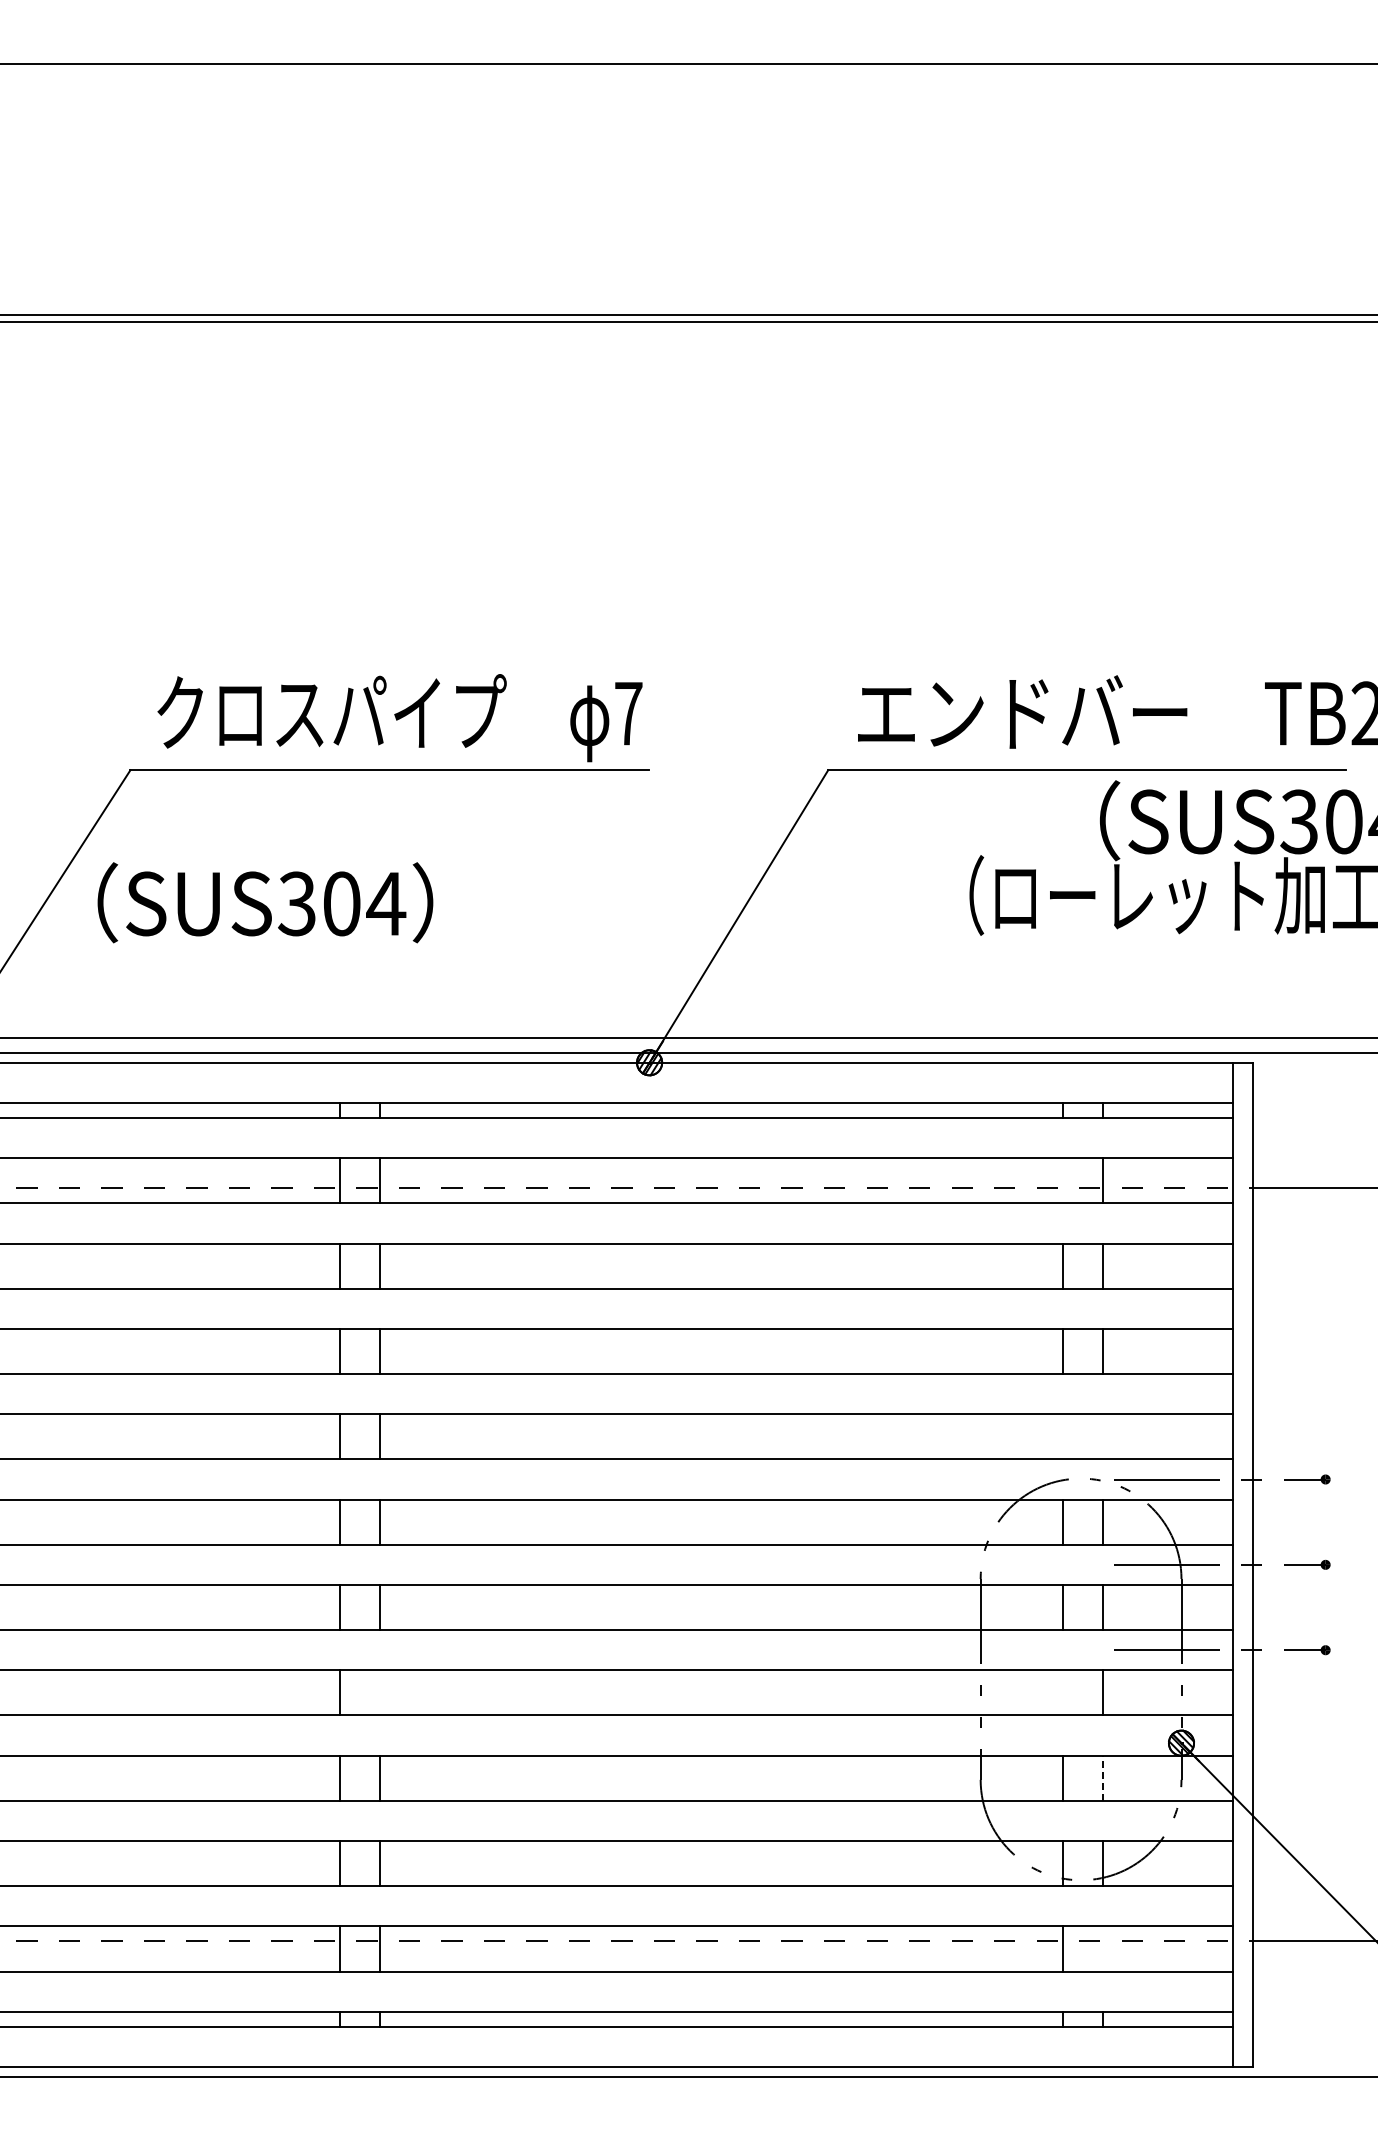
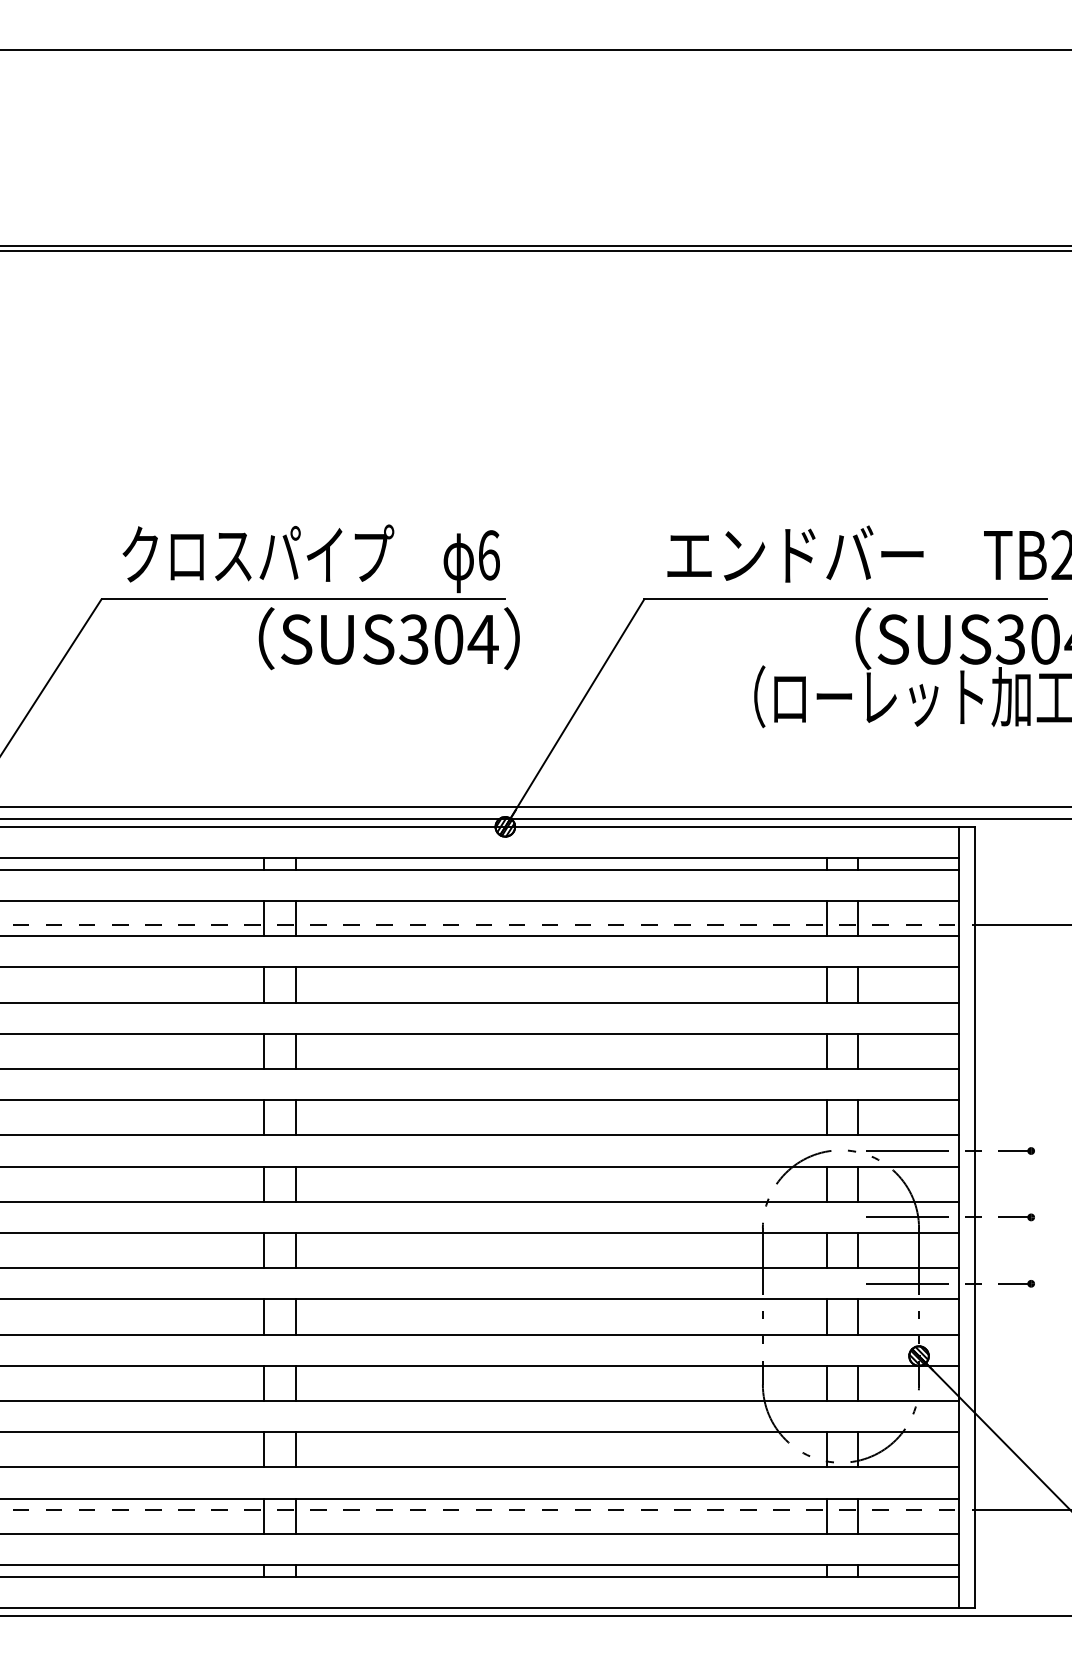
text: (628, 713) -> (488, 555), 7 -> 6
text: (265, 902) -> (389, 638), moved
line: (1062, 1180) -> (826, 918), added
line: (1062, 1436) -> (826, 1117), added
line: (1102, 1436) -> (857, 1117), added
line: (379, 1692) -> (295, 1316), added
line: (1062, 1692) -> (826, 1316), added
line: (1102, 1778) -> (857, 1383), dashed -> solid
line: (1102, 1948) -> (857, 1515), added

